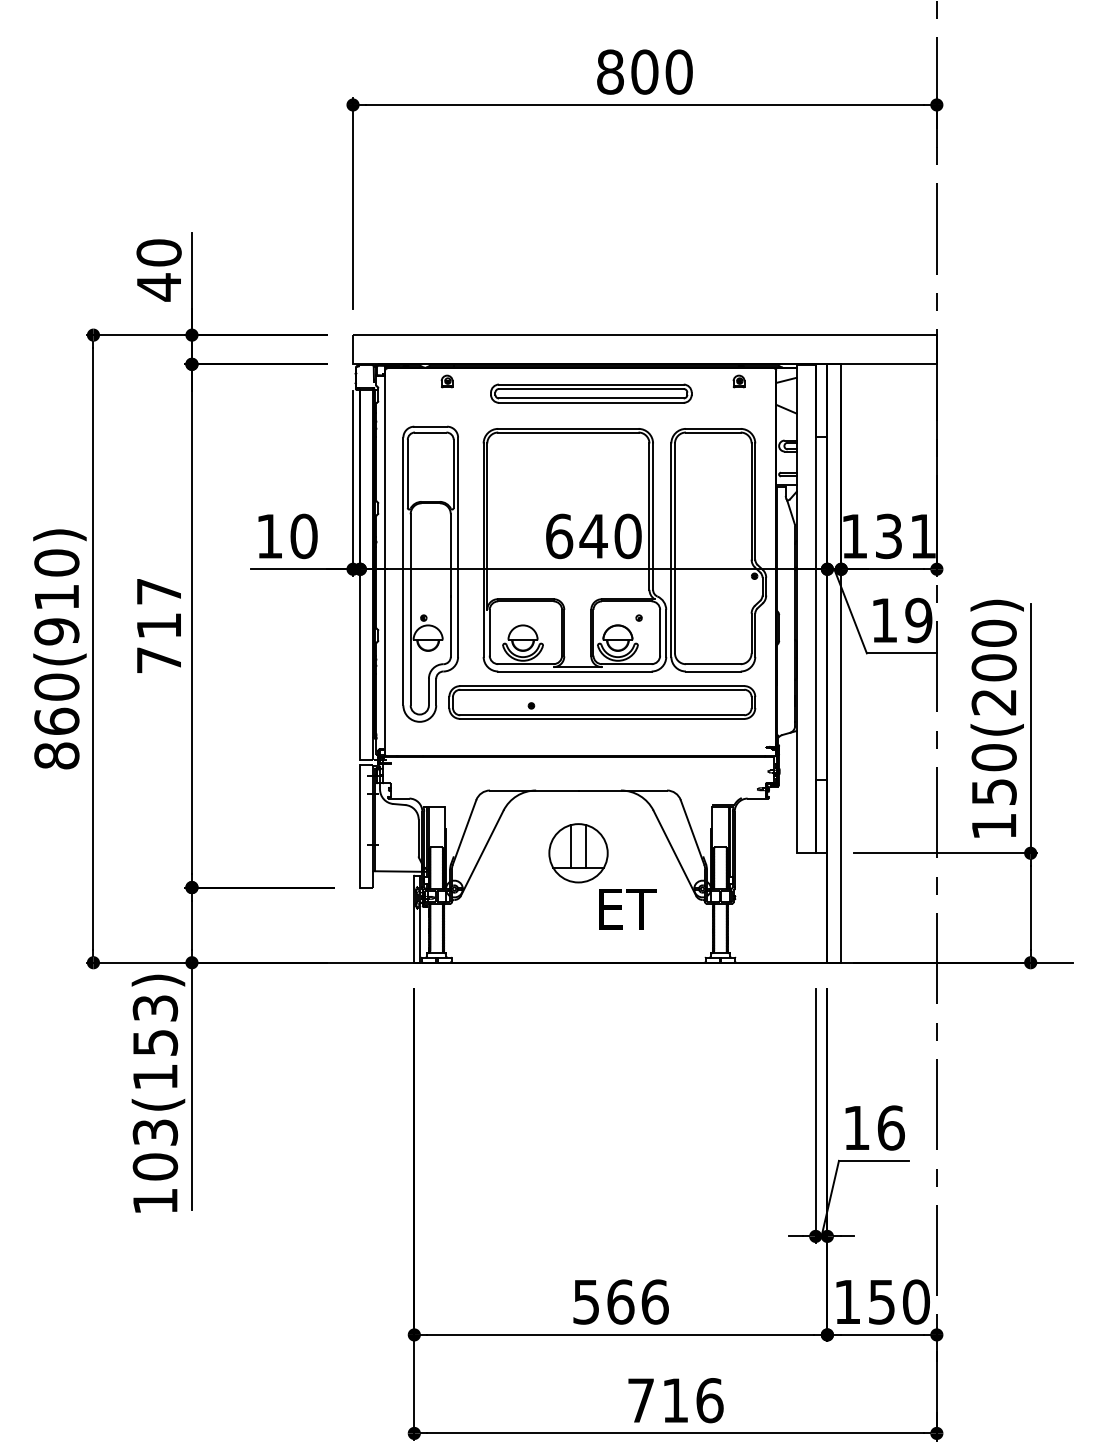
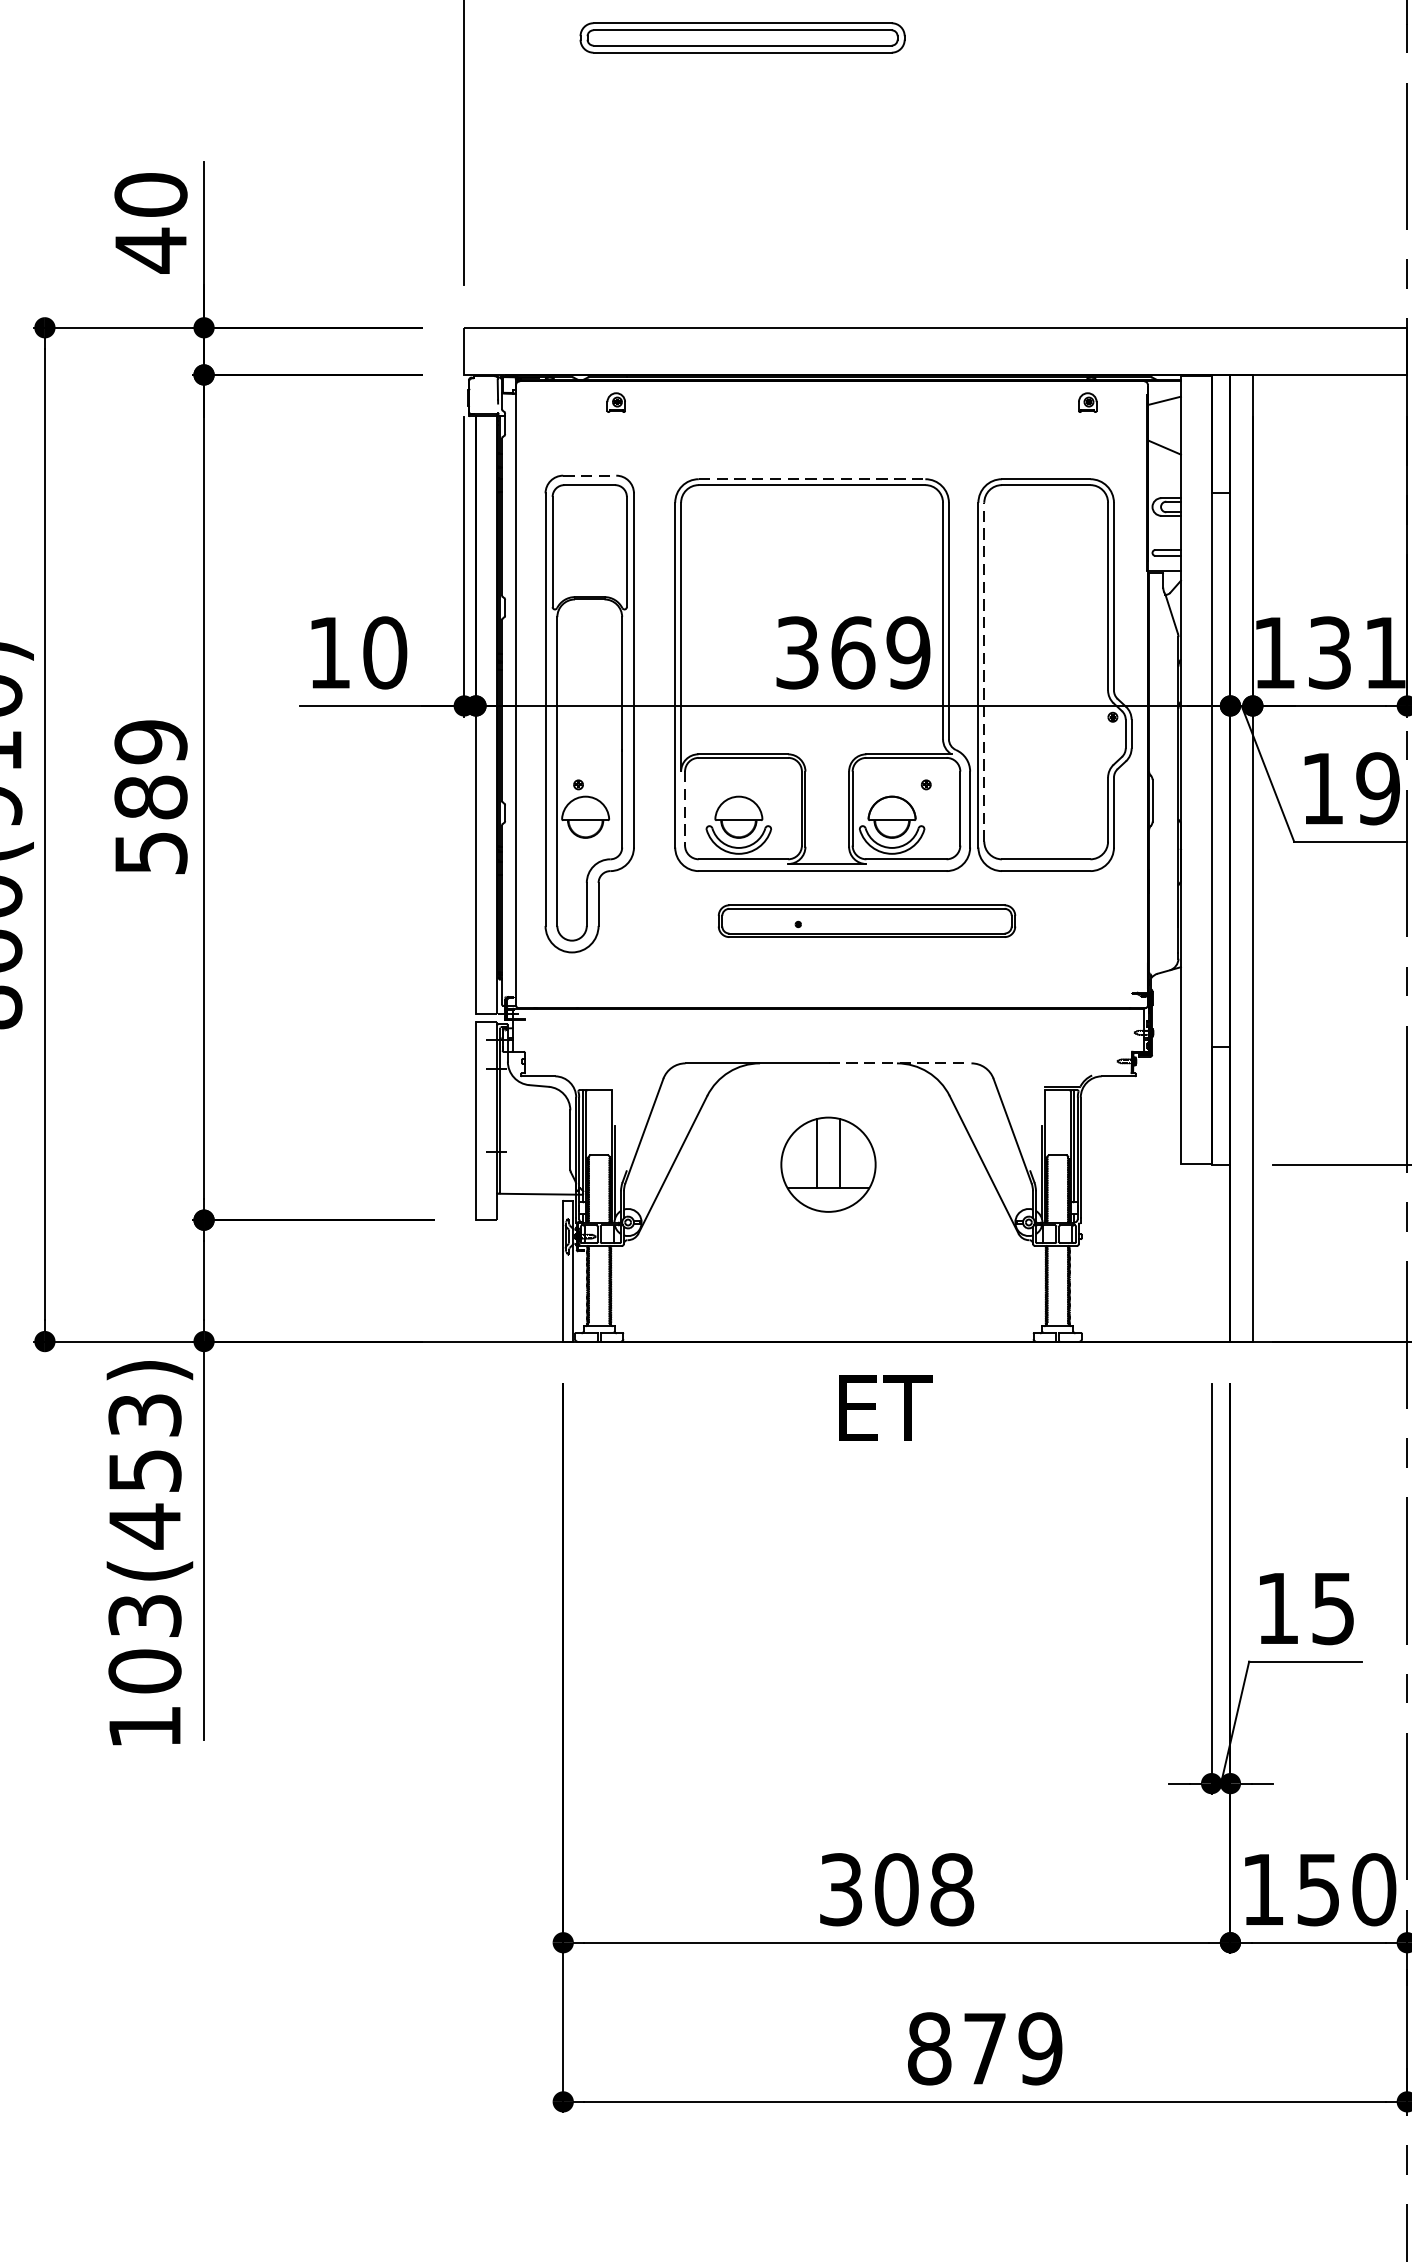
part: (591, 393) -> (742, 37), moved
line: (431, 426) -> (590, 475), solid -> dashed
line: (568, 428) -> (812, 478), solid -> dashed
text: (593, 536) -> (852, 653), 640 -> 369
line: (675, 548) -> (985, 672), solid -> dashed
text: (158, 625) -> (149, 796), 717 -> 589
line: (489, 633) -> (684, 809), solid -> dashed
part: (602, 702) -> (867, 921), size x0.6
line: (623, 790) -> (901, 1063), solid -> dashed
text: (627, 909) -> (884, 1409), moved
text: (155, 1077) -> (145, 1526), 103(153) -> 103(453)
text: (890, 1127) -> (1332, 1607), 16 -> 15
text: (621, 1301) -> (897, 1888), 566 -> 308
text: (675, 1400) -> (985, 2048), 716 -> 879

